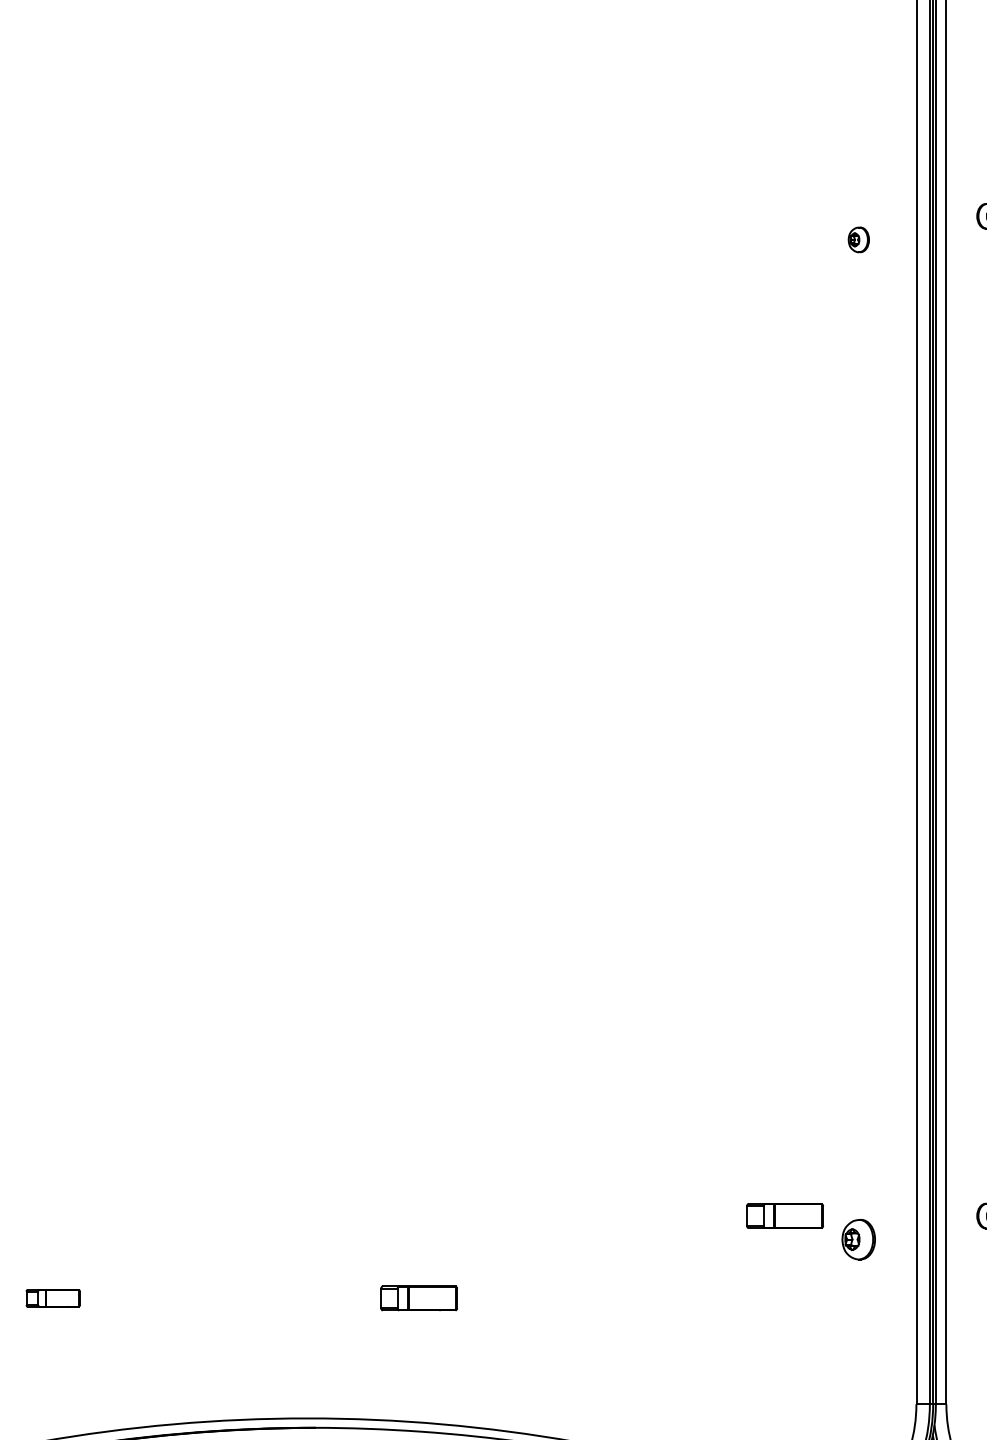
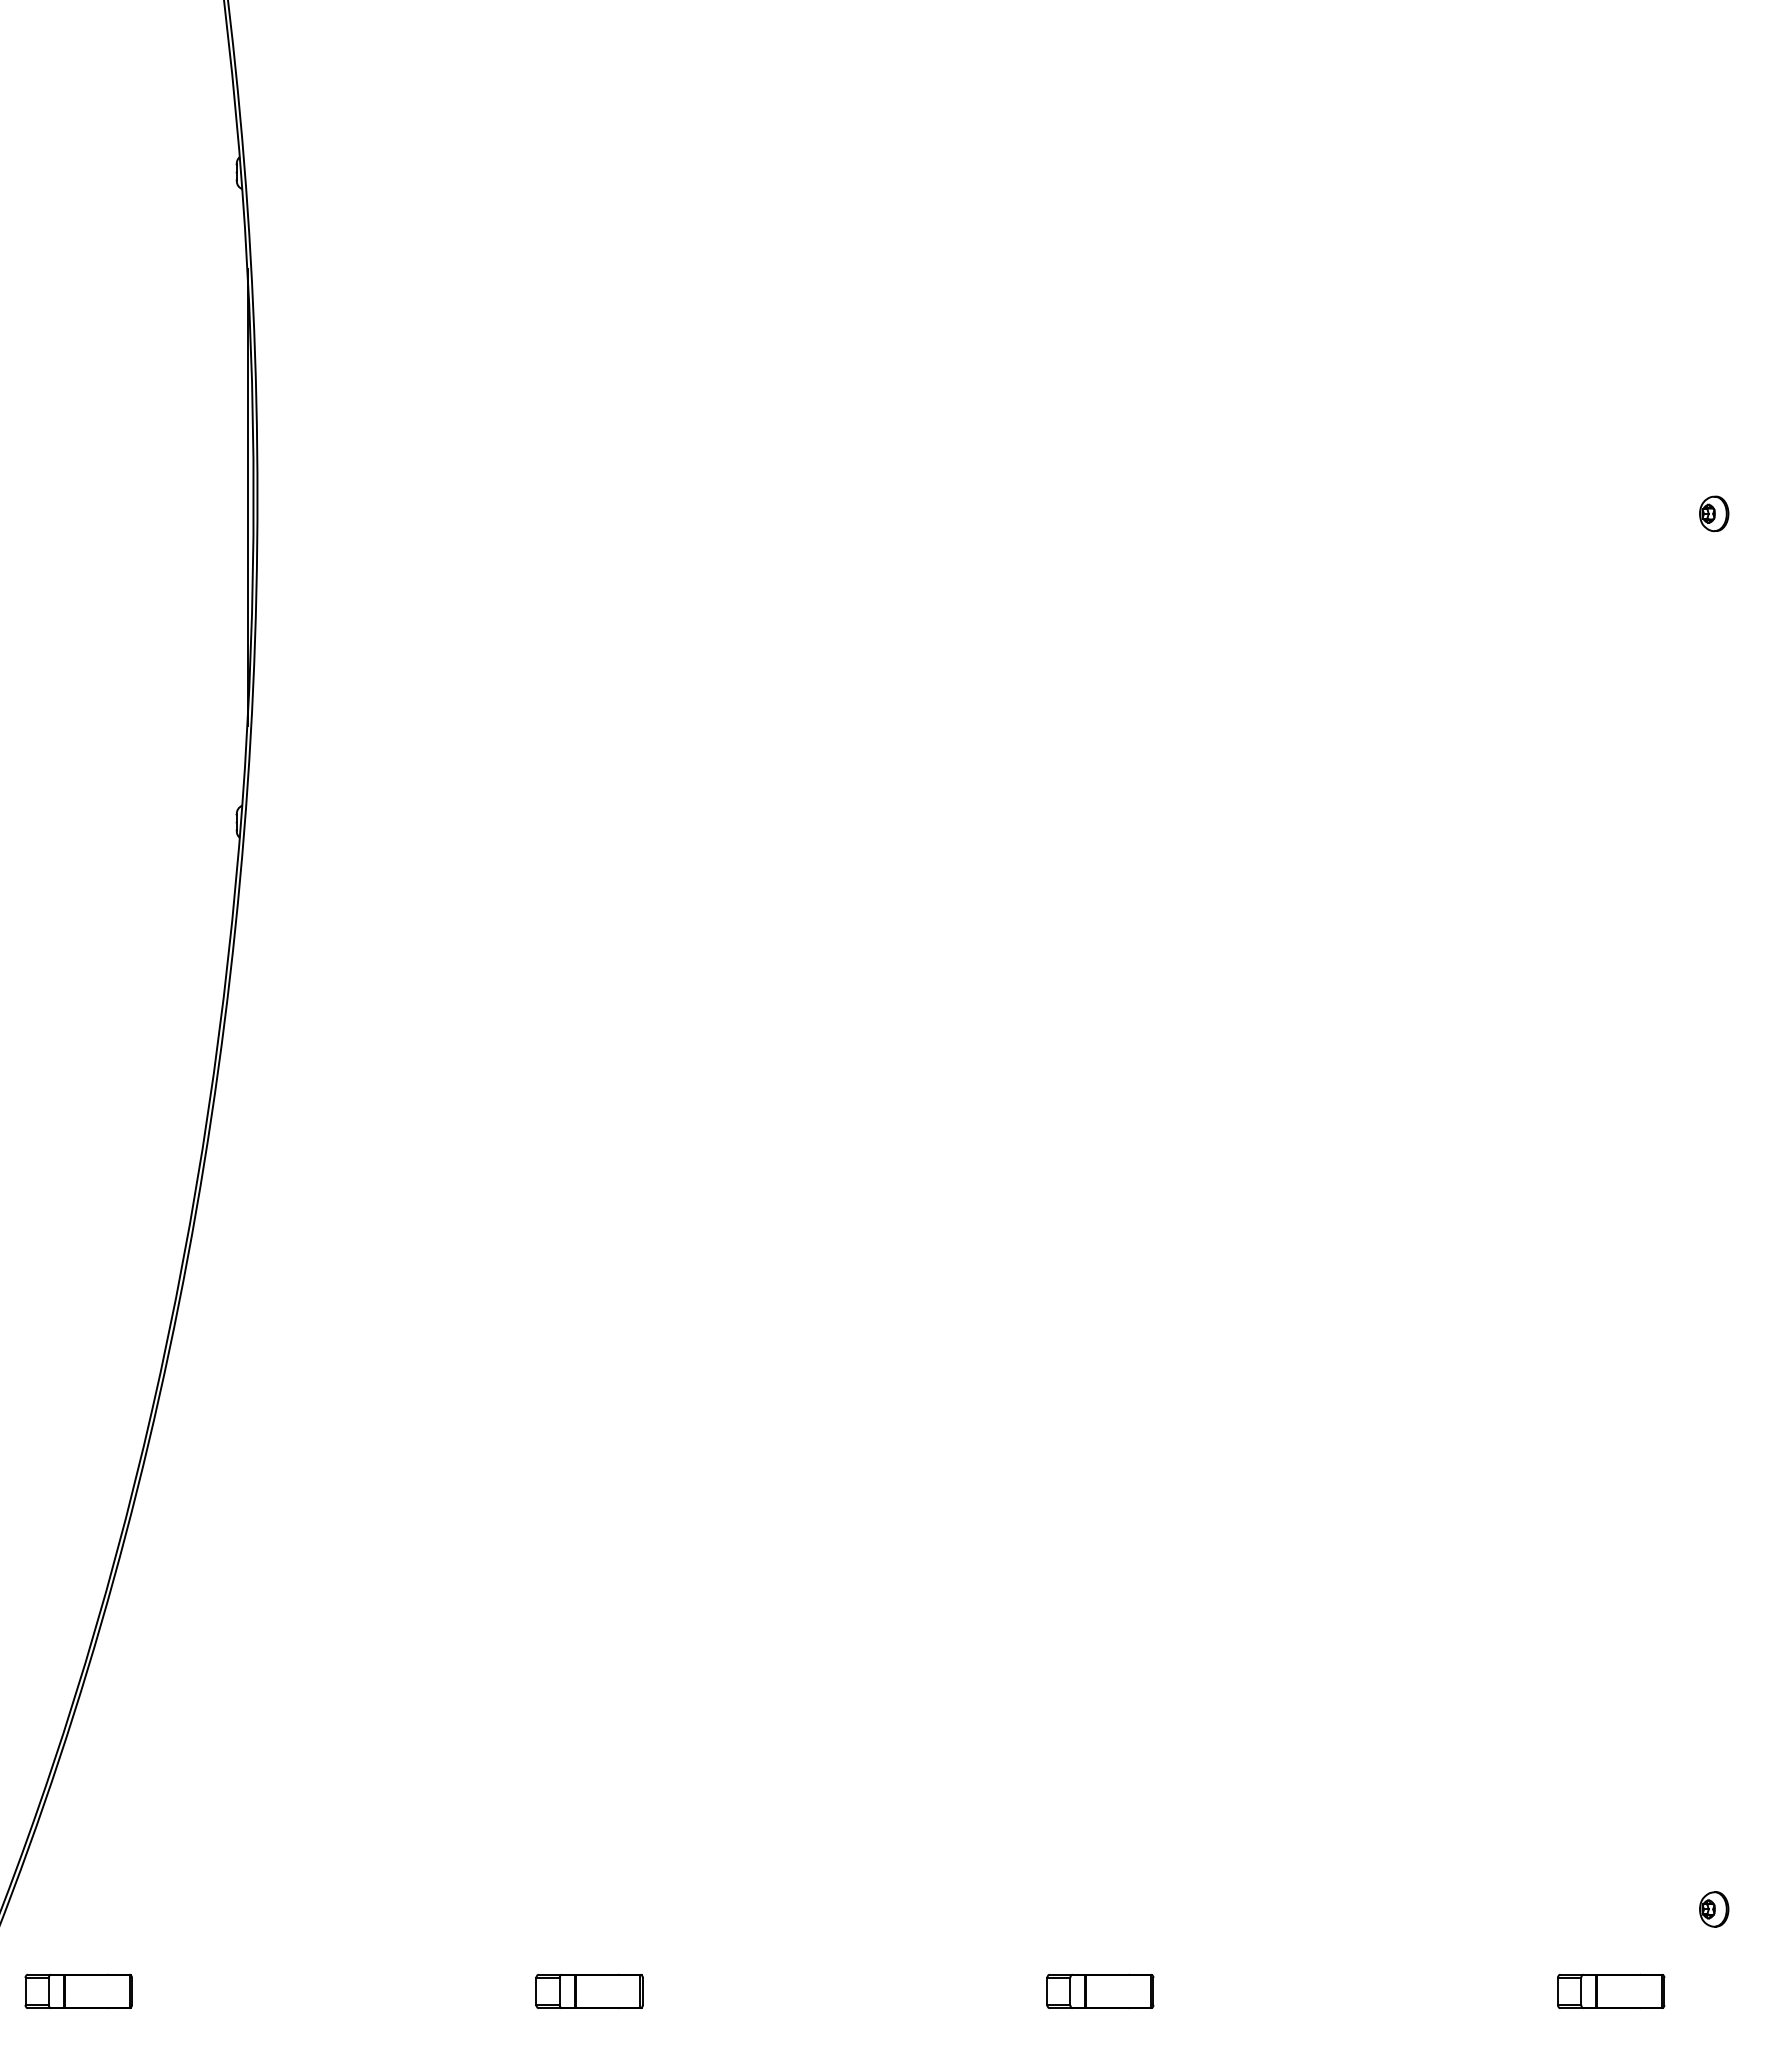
part: (785, 1215) -> (1611, 1990), moved
part: (859, 1239) -> (1714, 1909), size x0.62
part: (53, 1297) -> (589, 1990), size x1.43

